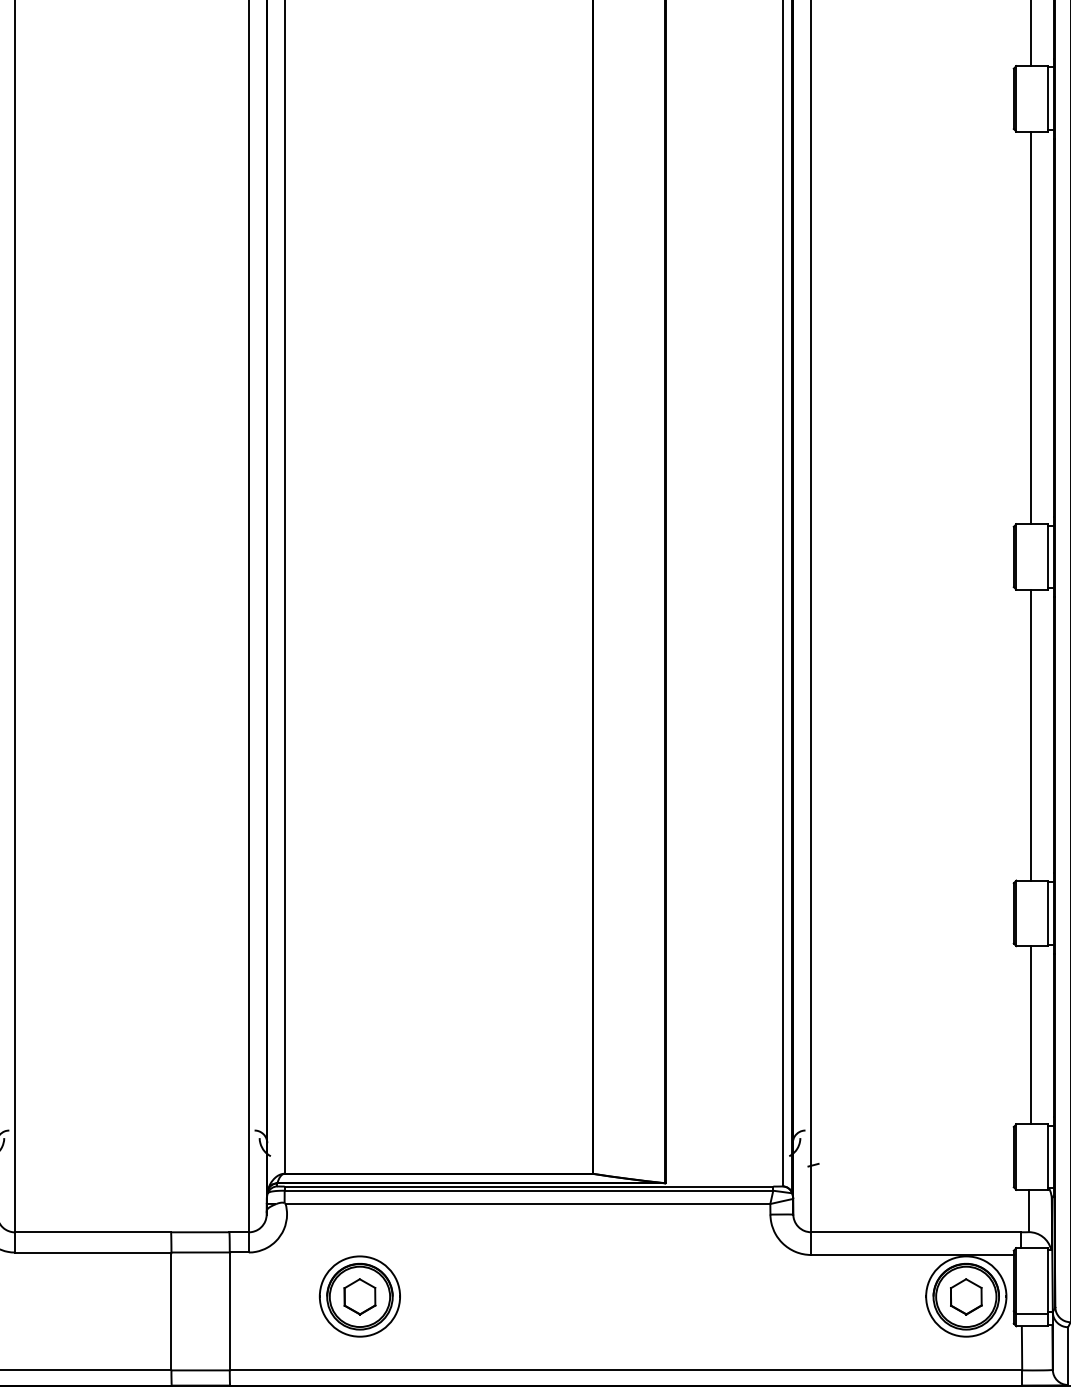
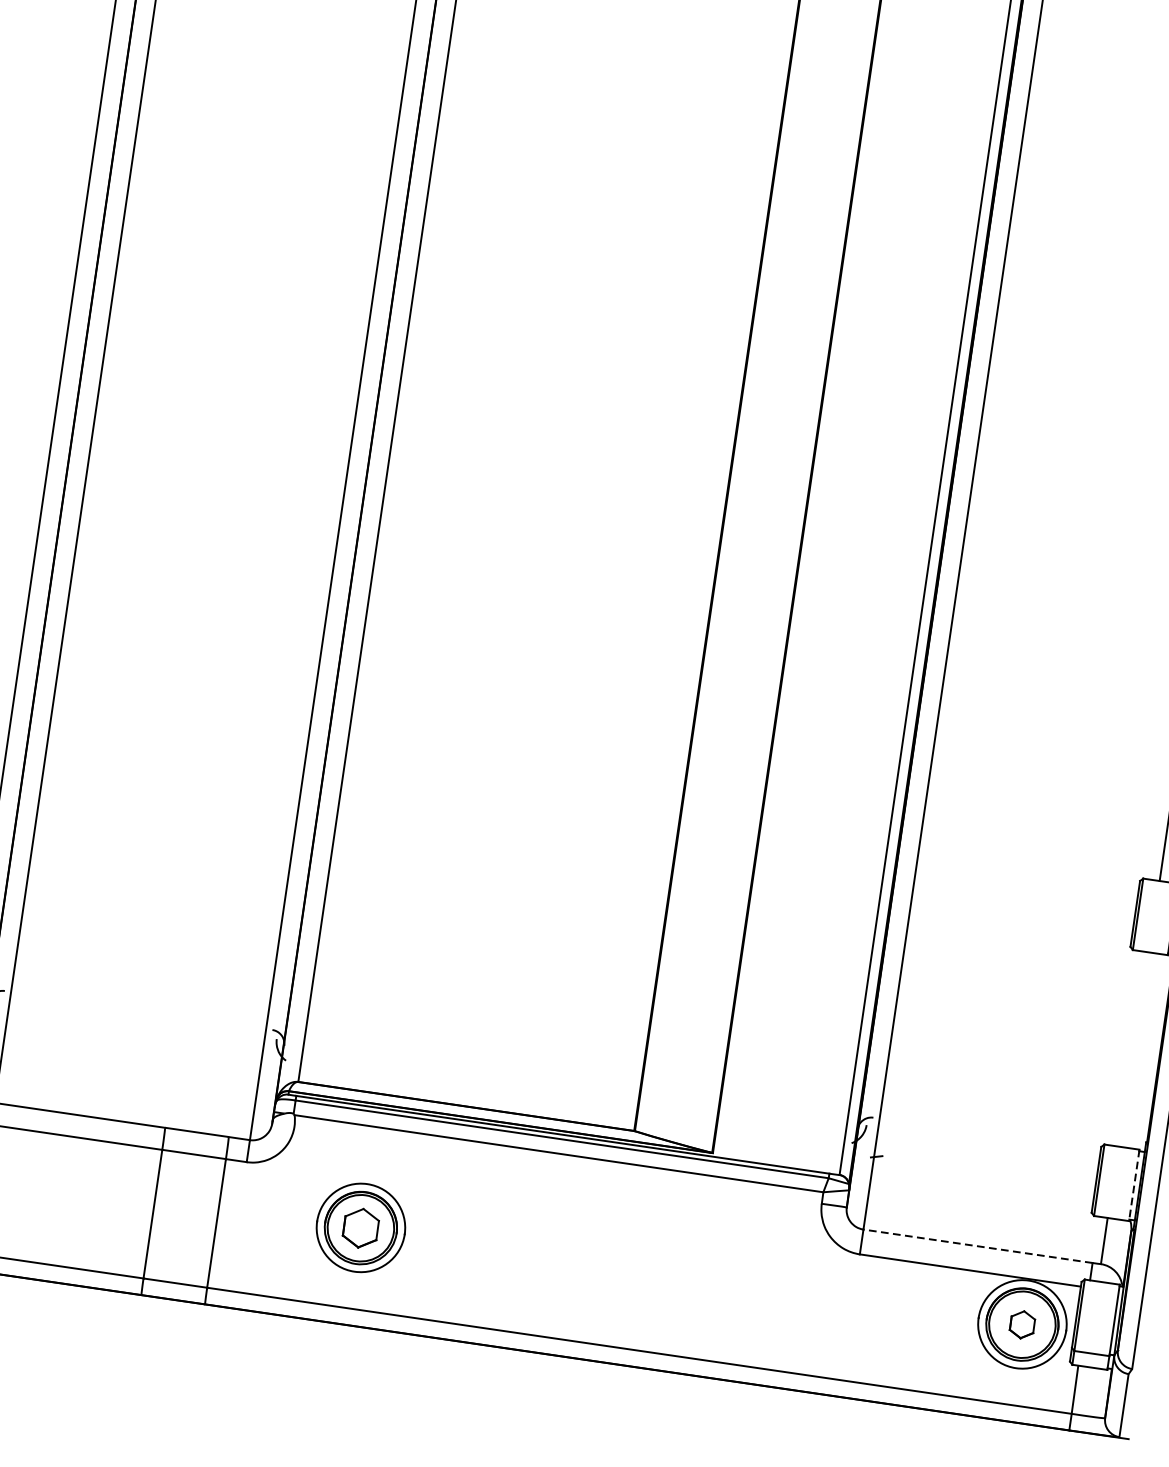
line: (1031, 1035) -> (1135, 1049), removed
line: (1048, 1157) -> (1134, 1185), solid -> dashed
line: (915, 1232) -> (977, 1246), solid -> dashed
part: (966, 1296) -> (1022, 1324), size x0.7

